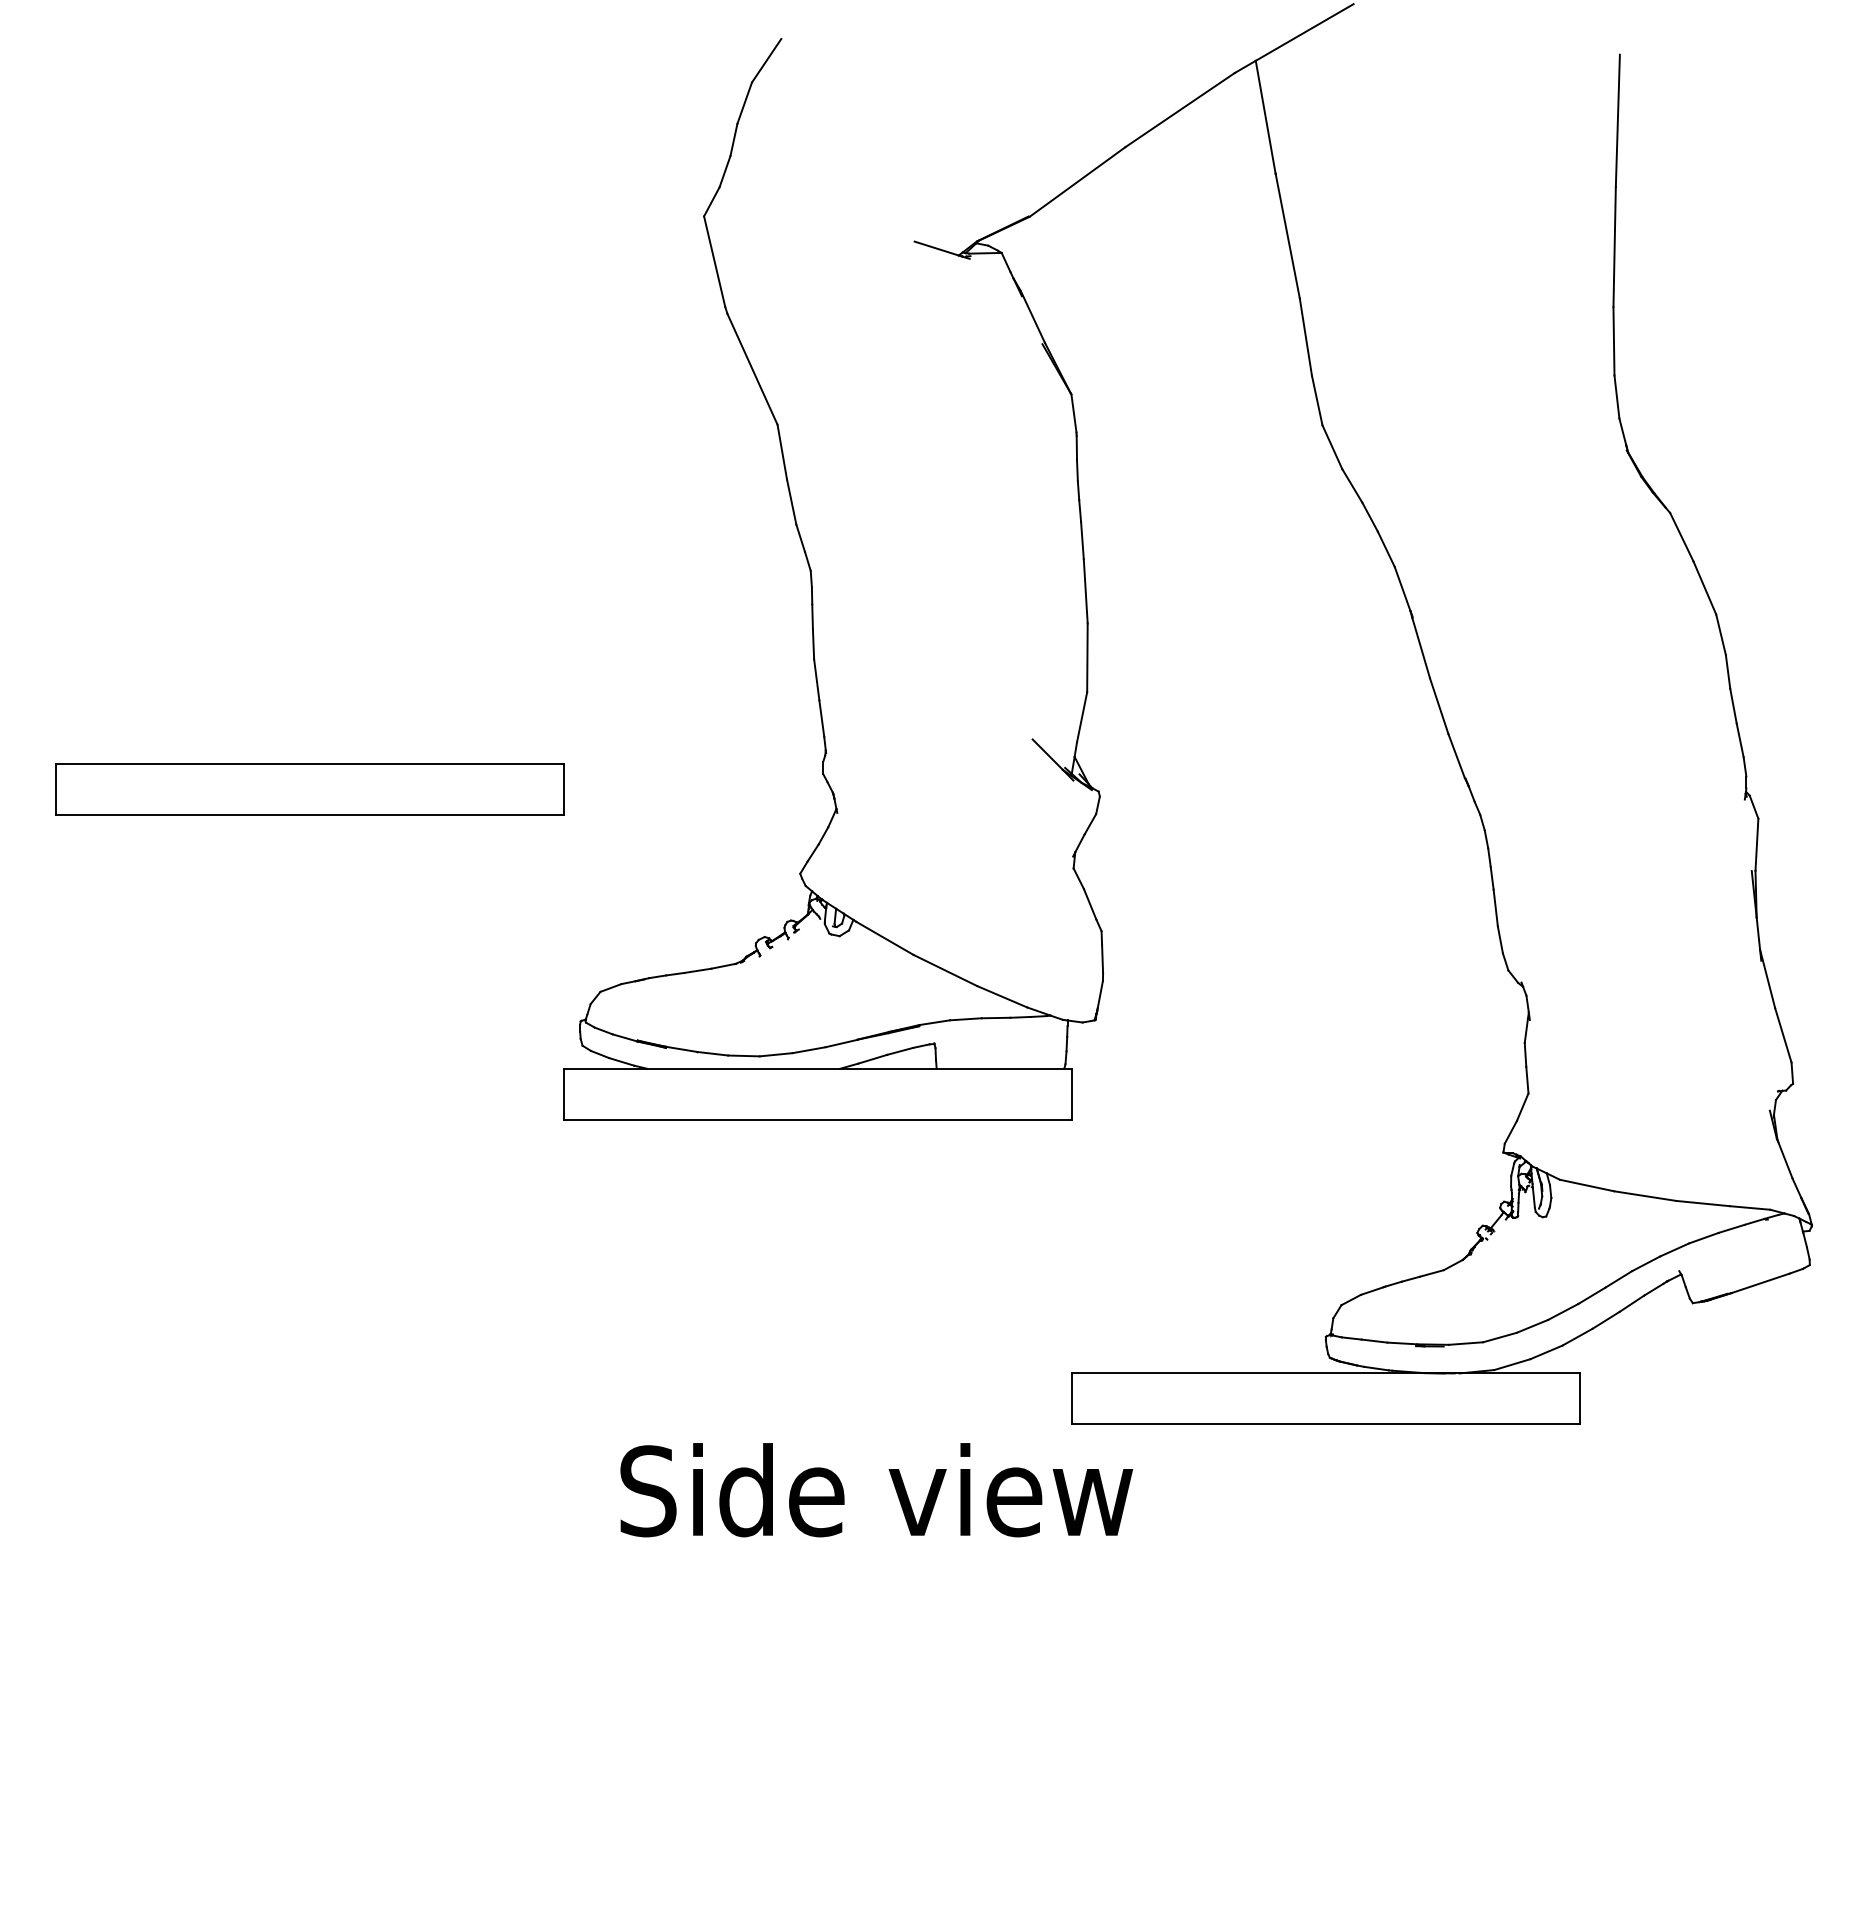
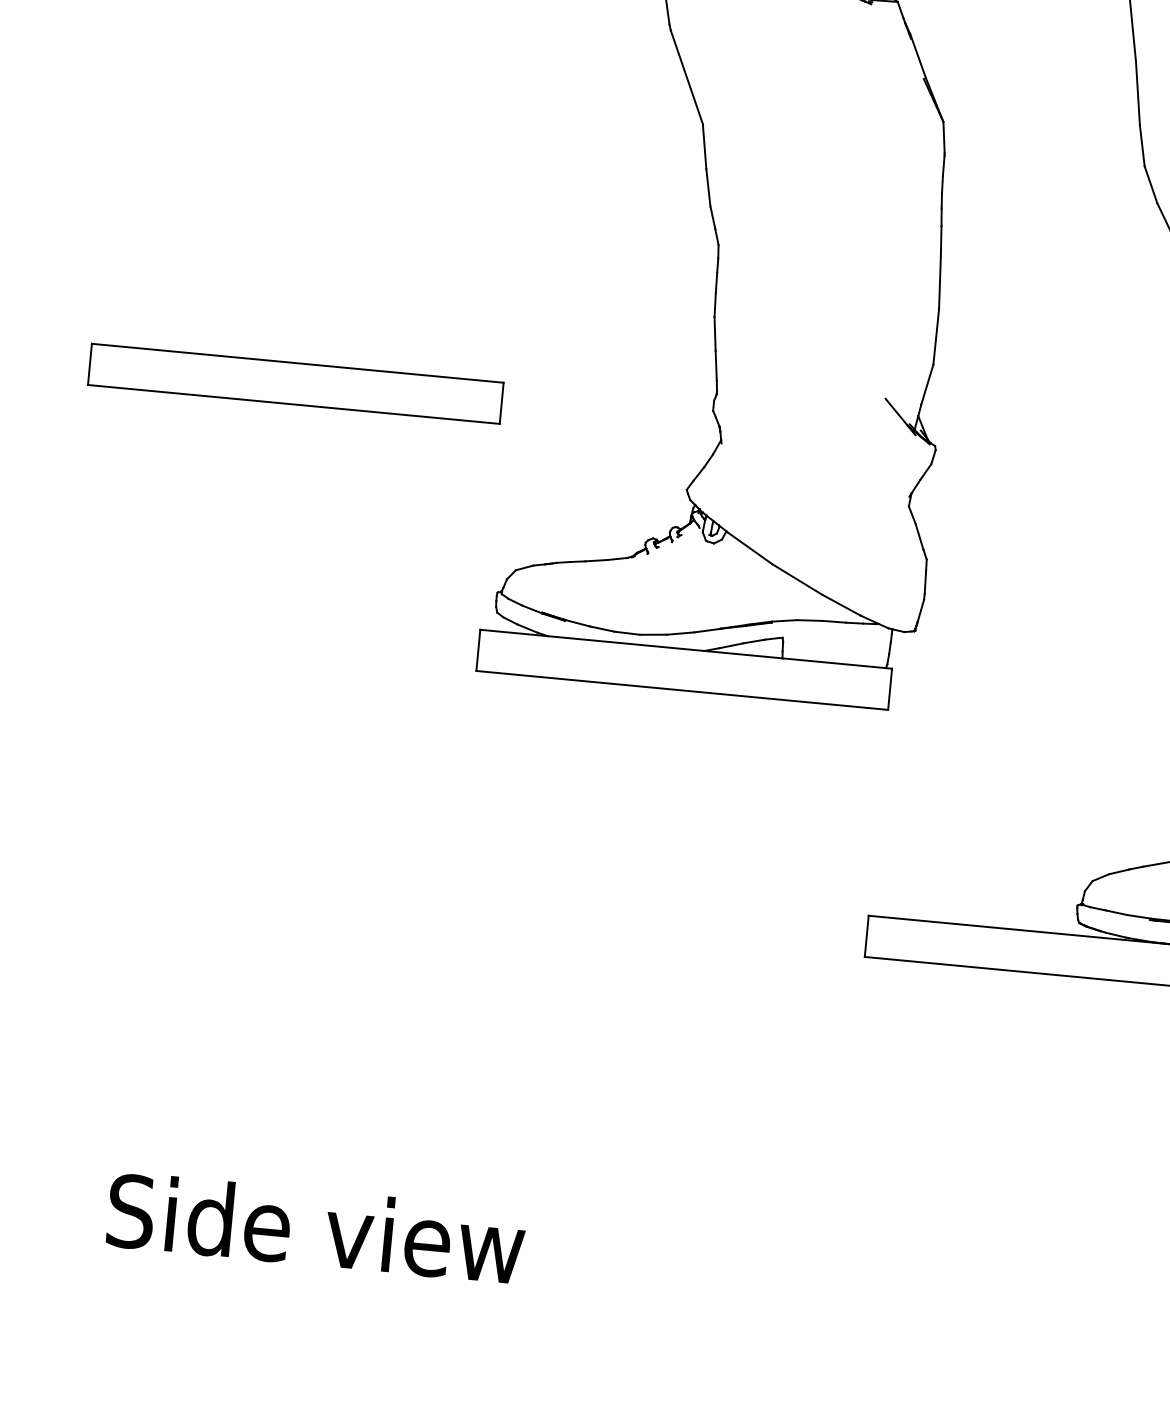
text: (876, 1490) -> (316, 1228), moved

